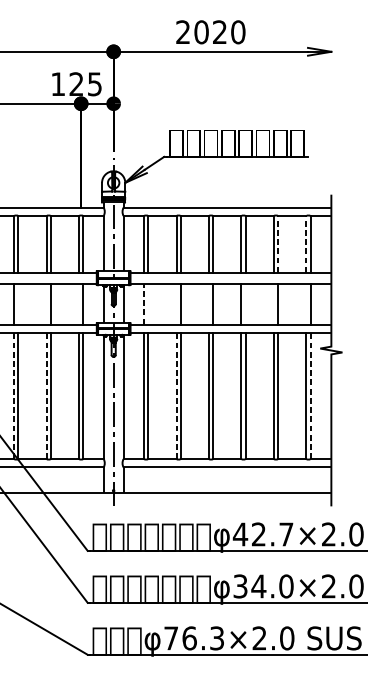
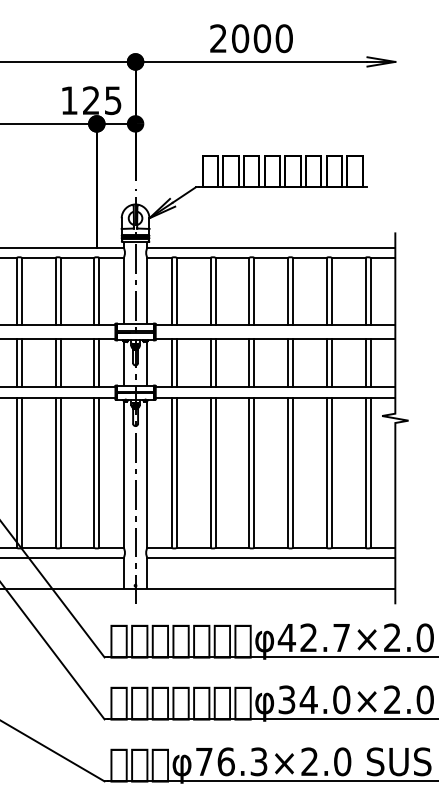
text: (220, 32) -> (262, 38), 2020 -> 2000
line: (277, 244) -> (331, 291), dashed -> solid
line: (306, 244) -> (365, 291), dashed -> solid
line: (18, 303) -> (21, 362), added
line: (46, 303) -> (55, 362), added
line: (79, 303) -> (94, 362), added
line: (143, 303) -> (171, 362), dashed -> solid
line: (147, 303) -> (176, 362), added
line: (176, 303) -> (210, 362), added
line: (209, 303) -> (249, 362), added
line: (246, 303) -> (293, 362), added
line: (273, 303) -> (326, 362), added
line: (306, 303) -> (365, 362), added
line: (13, 395) -> (16, 472), dashed -> solid
line: (46, 395) -> (55, 472), dashed -> solid
line: (176, 395) -> (210, 472), dashed -> solid
line: (310, 395) -> (370, 472), dashed -> solid

